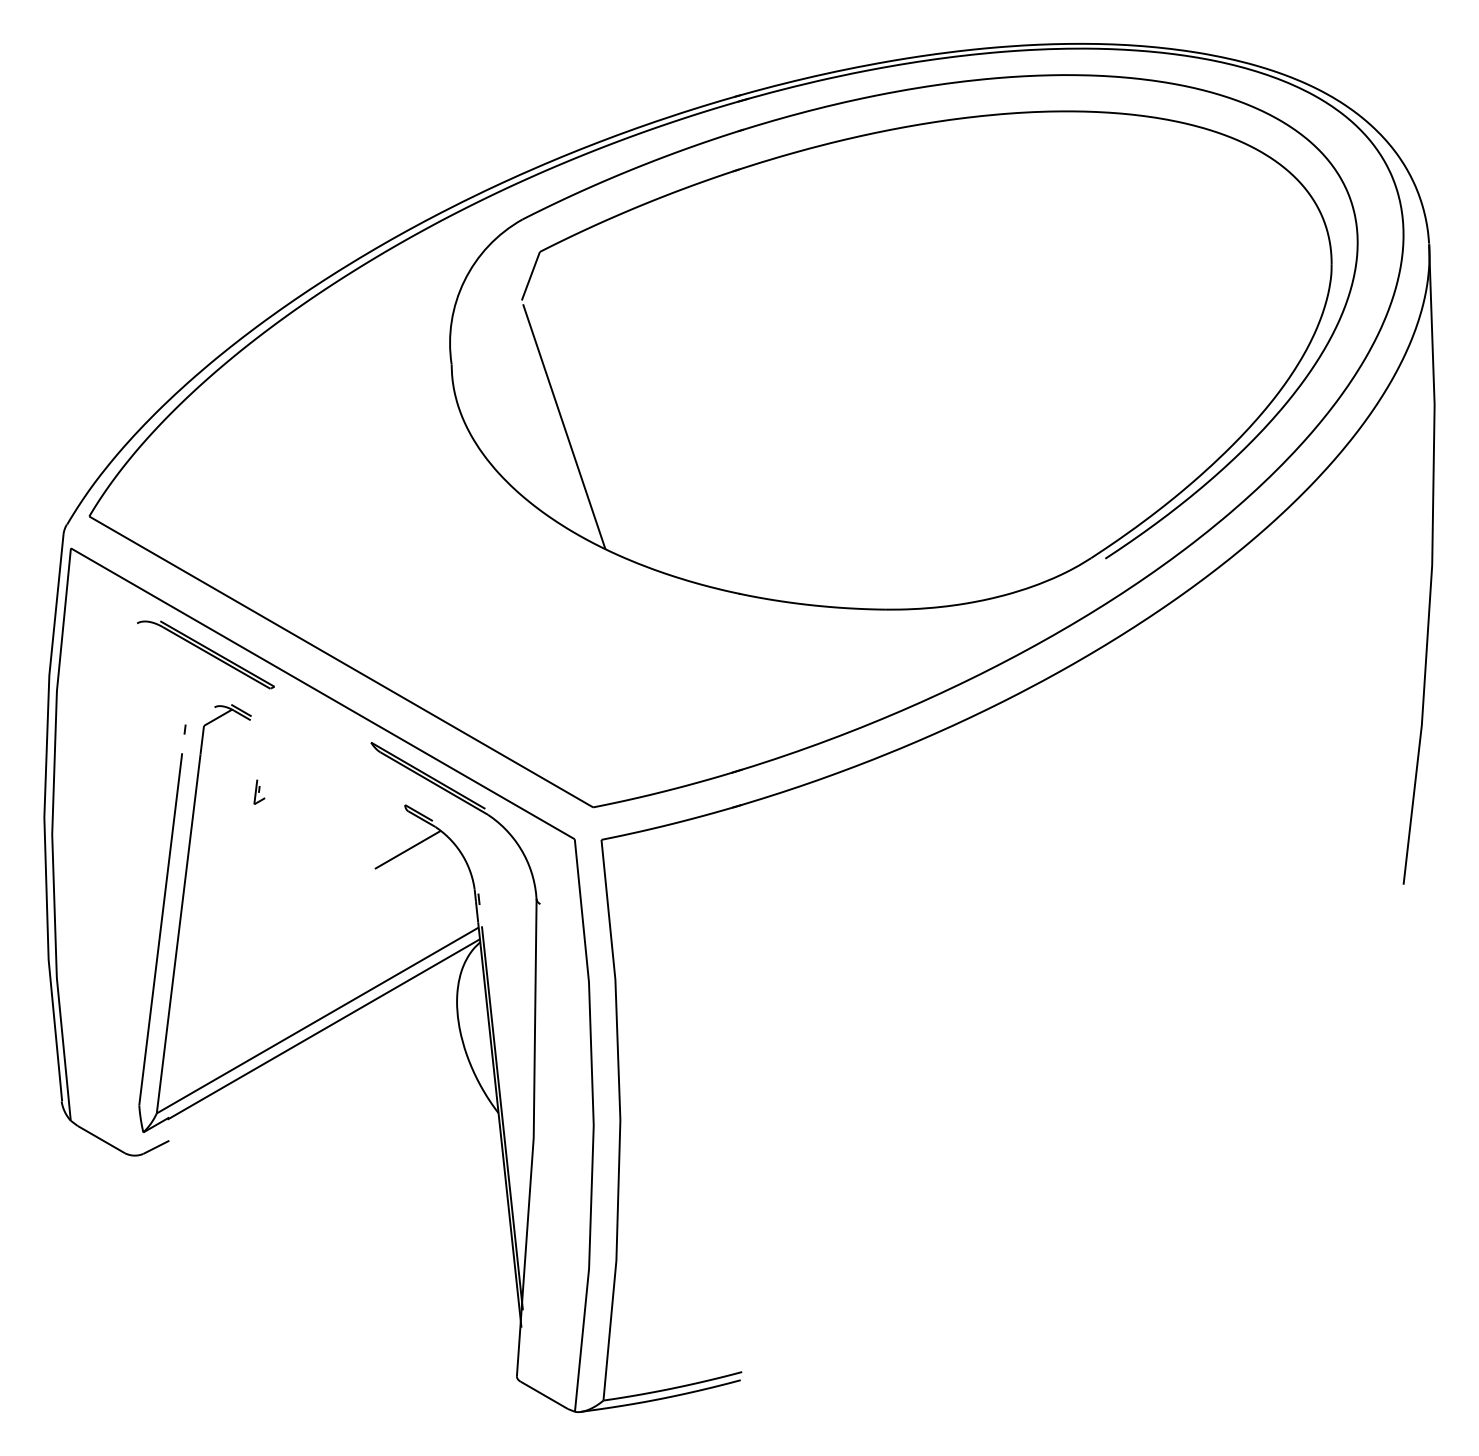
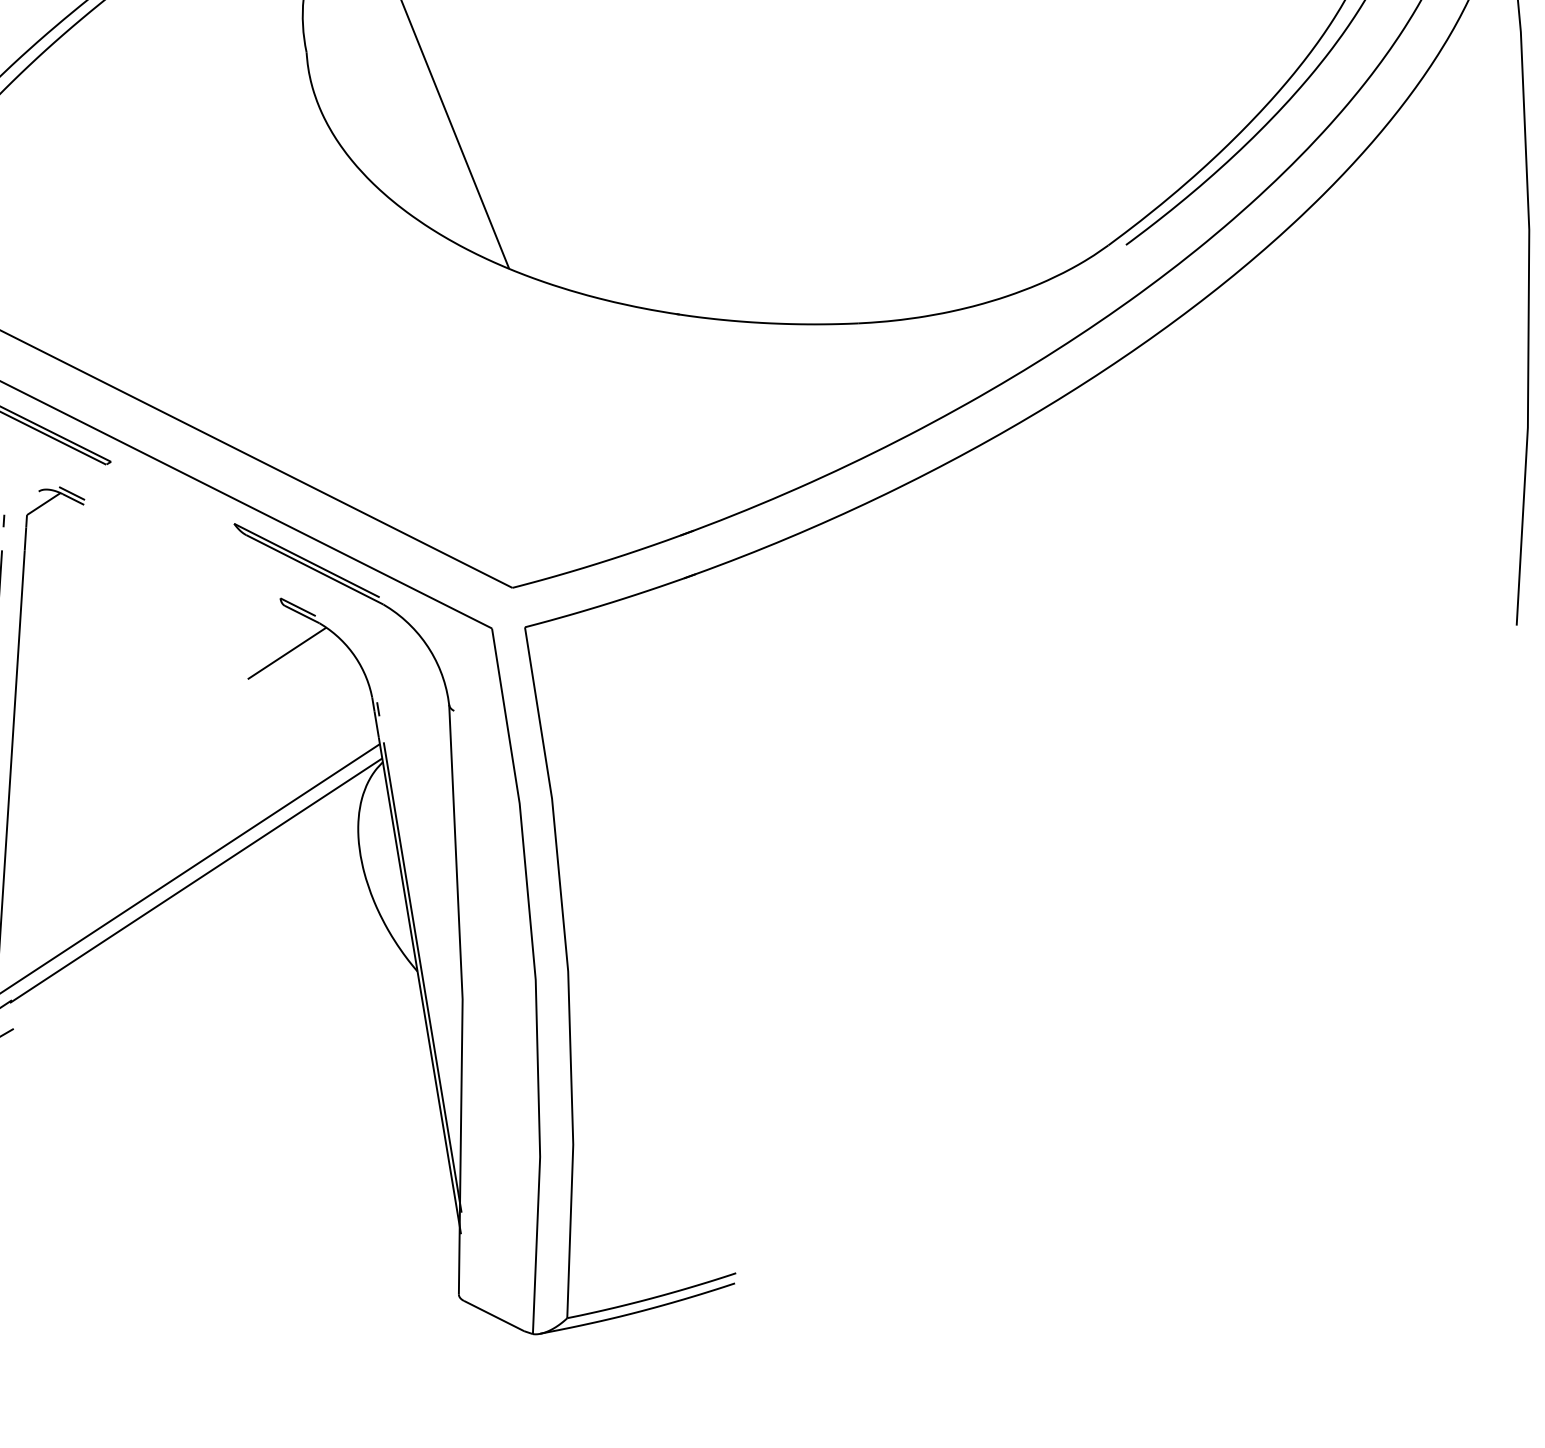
part: (259, 791) -> (100, 592), removed

